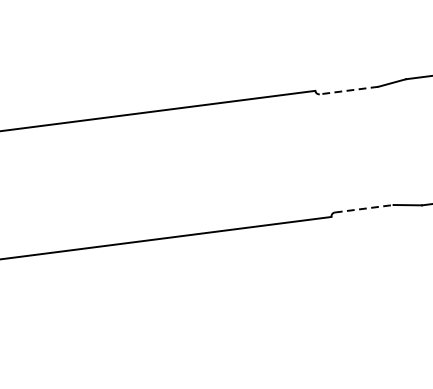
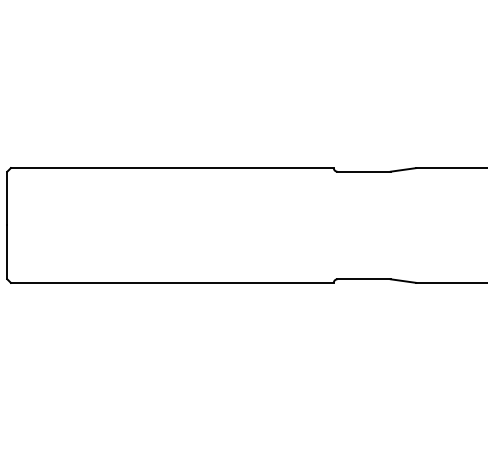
line: (349, 90) -> (364, 171), dashed -> solid
line: (364, 208) -> (364, 279), dashed -> solid

